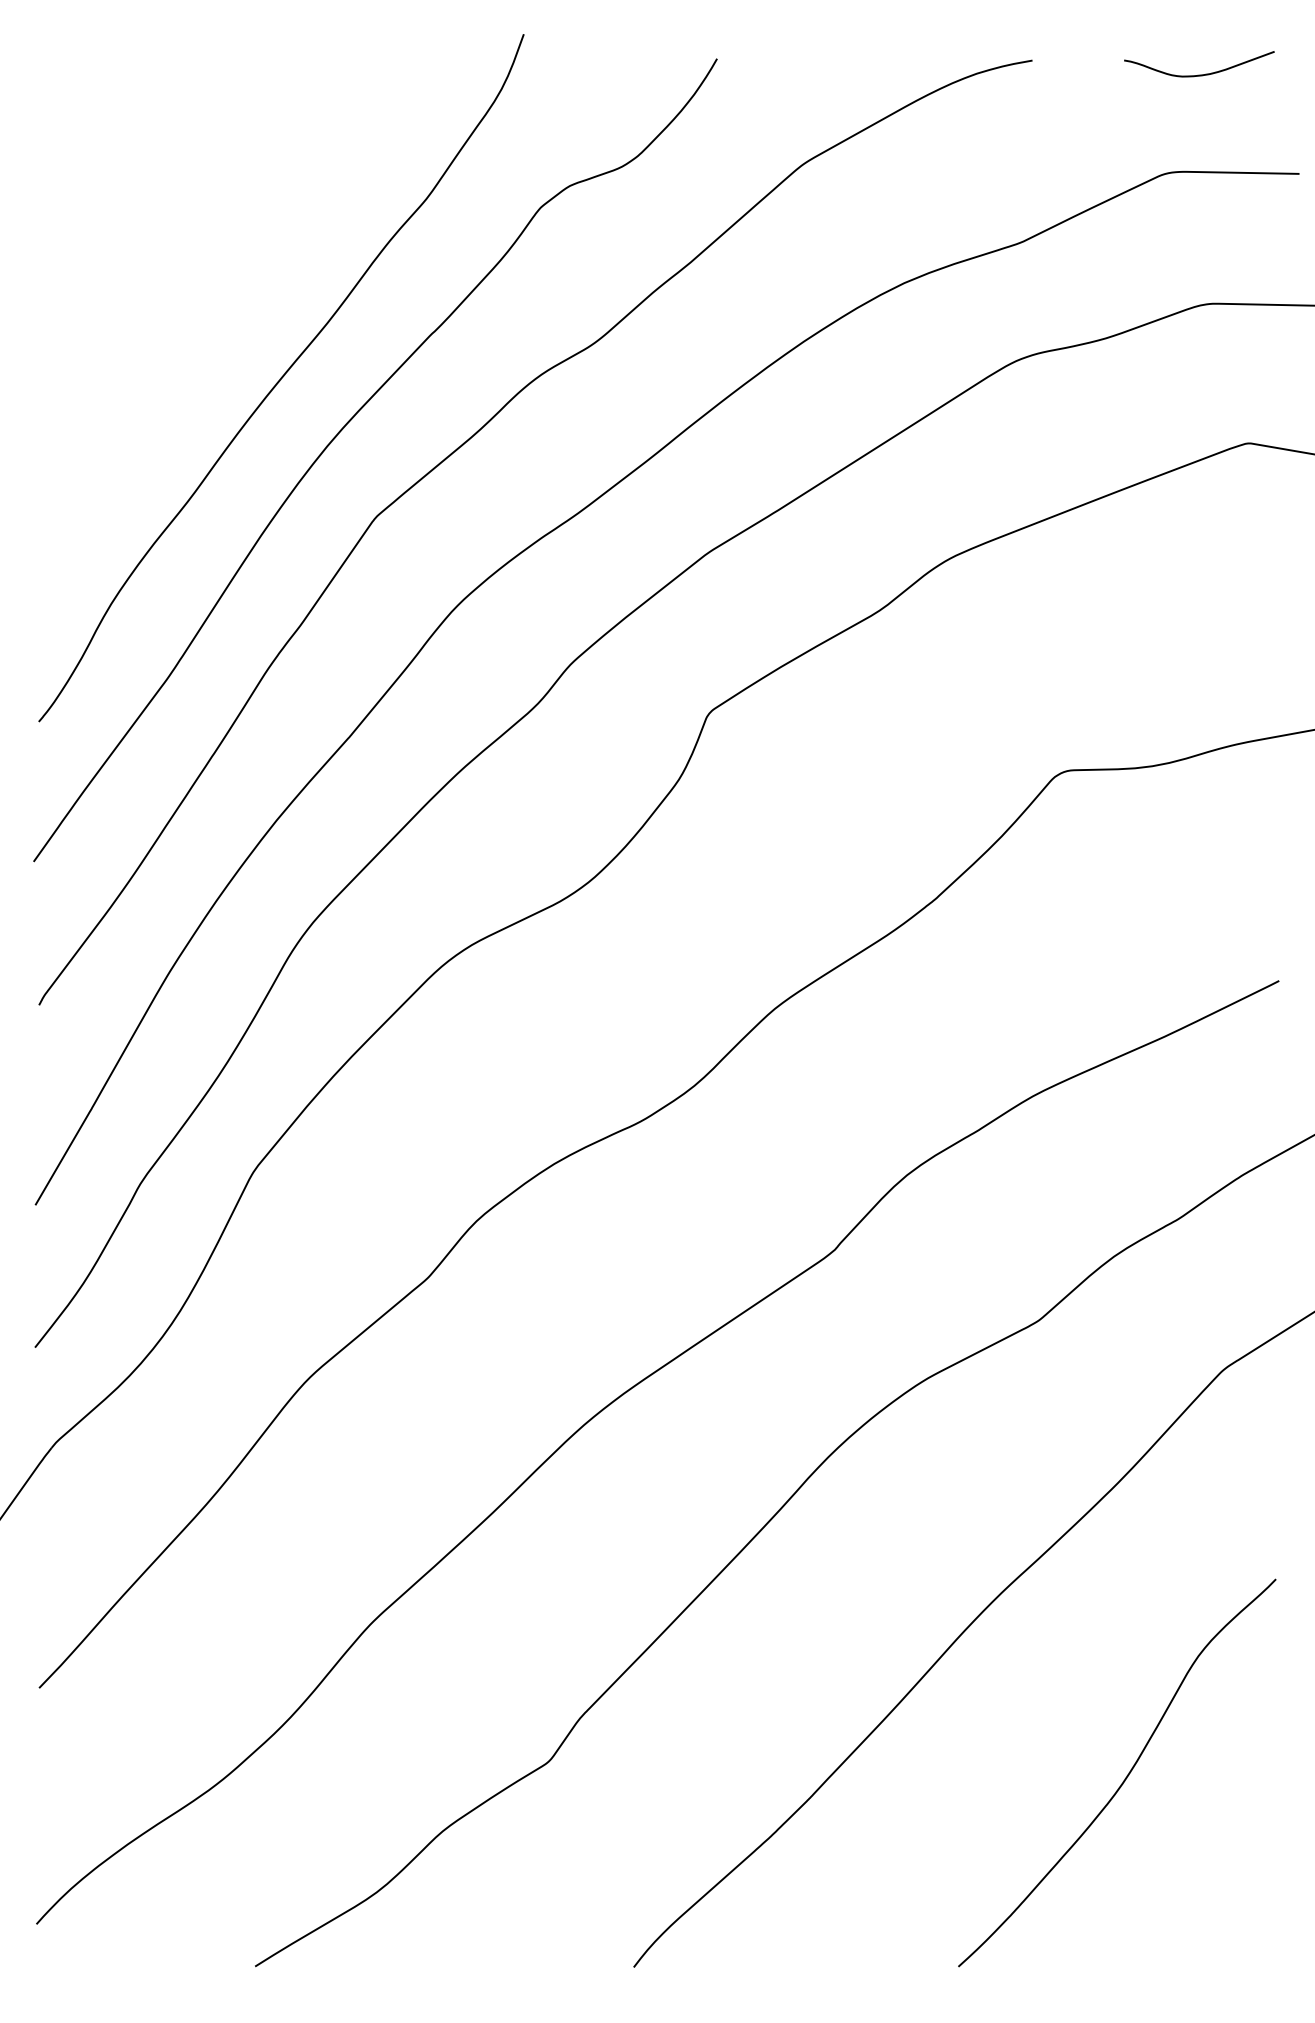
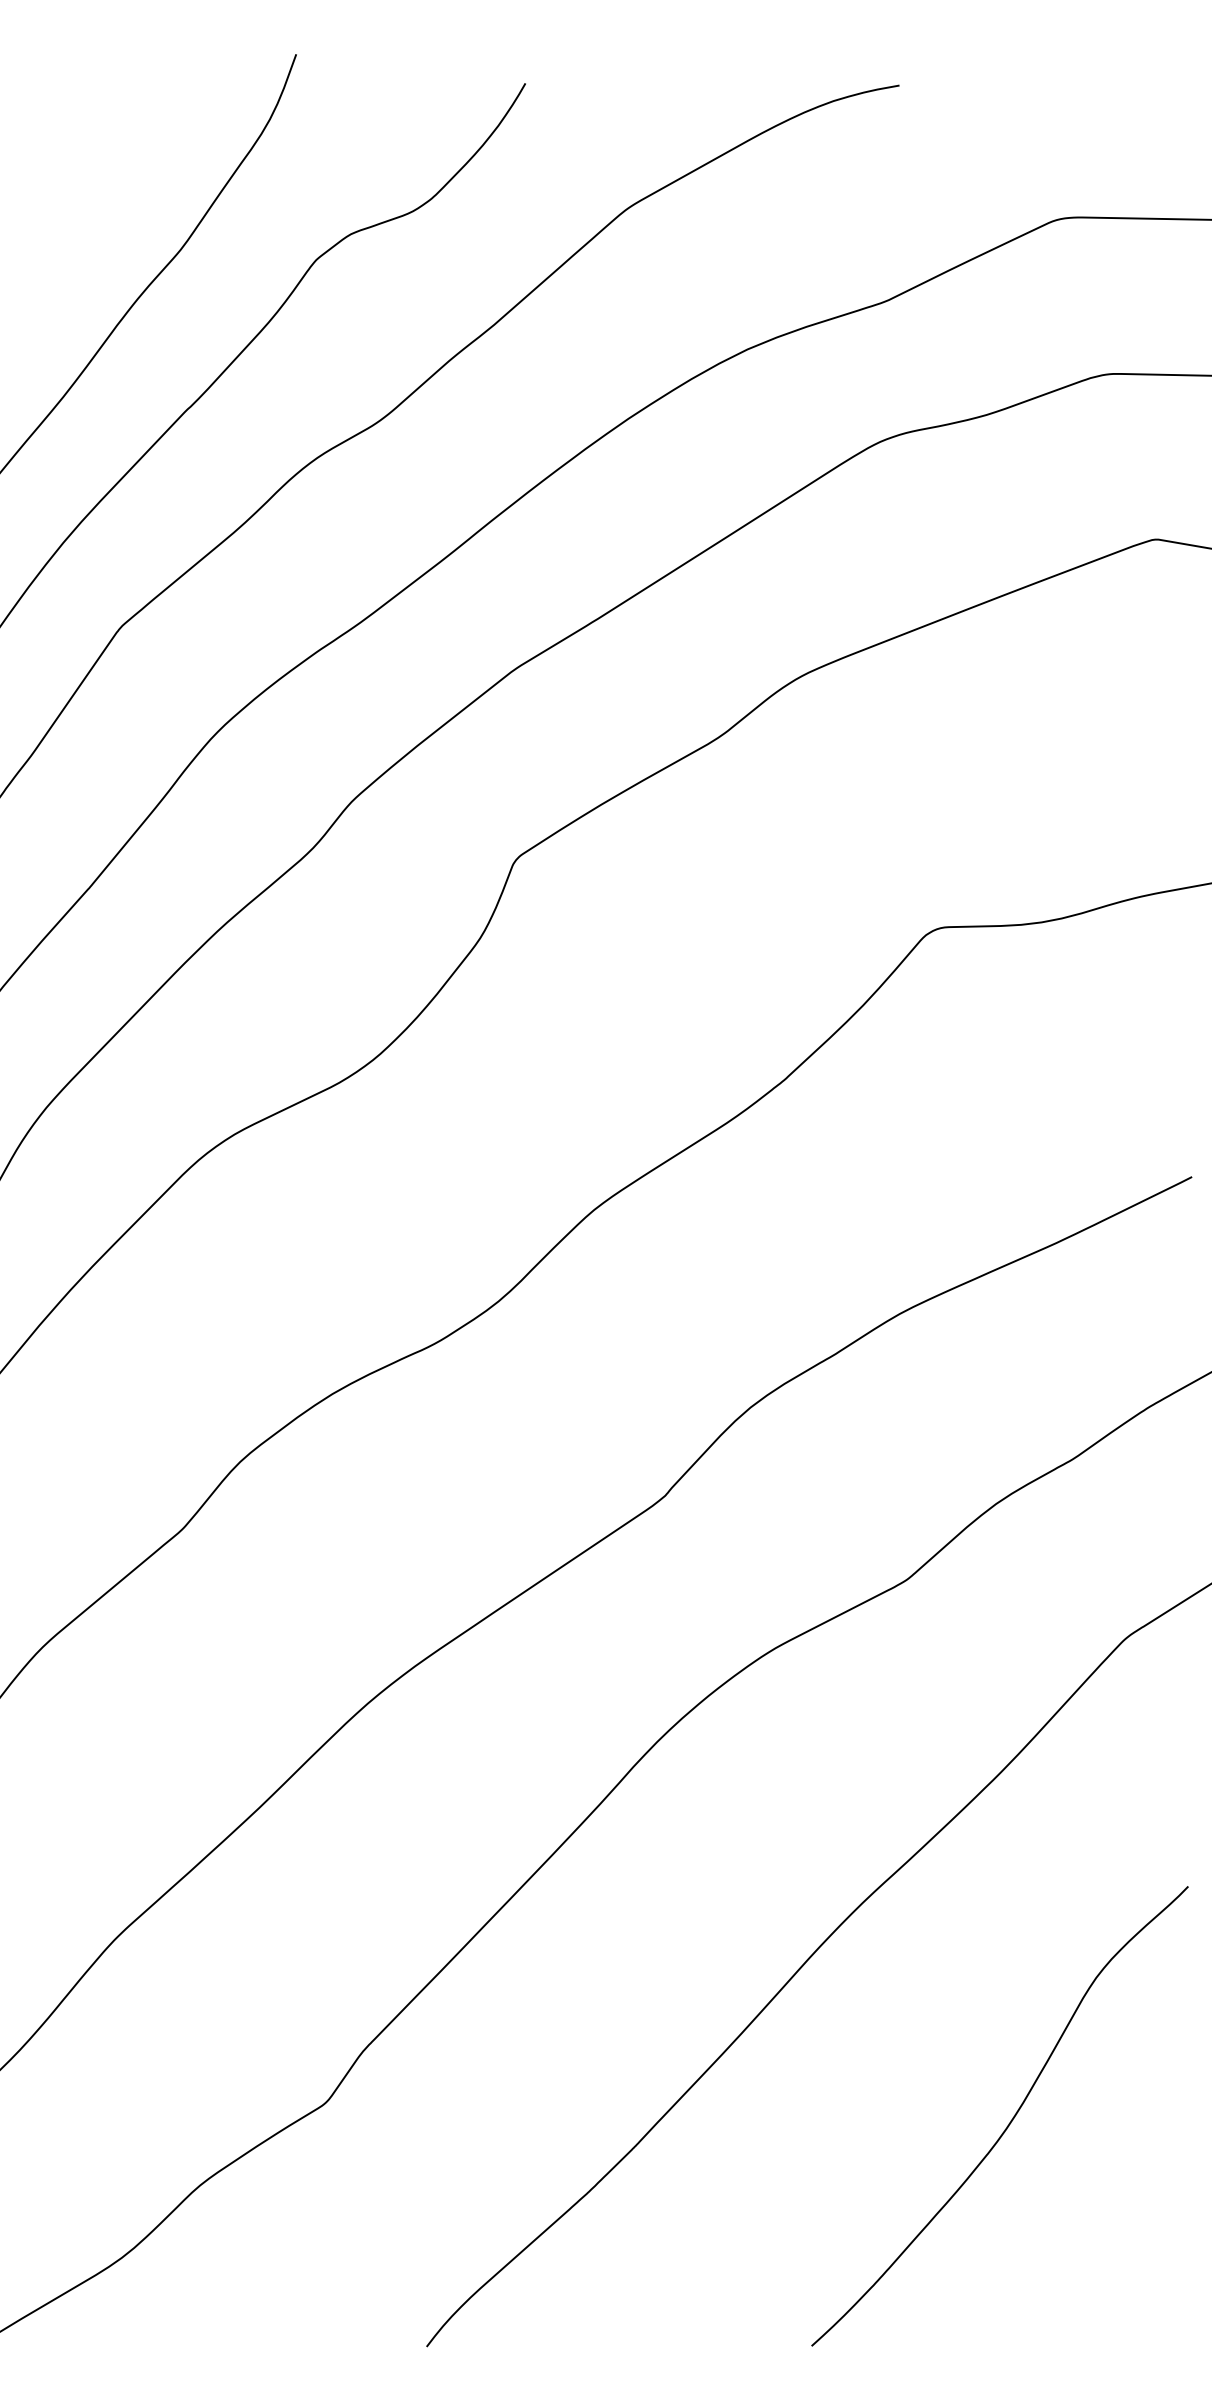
curve: (1199, 74) -> (1097, 102), removed

